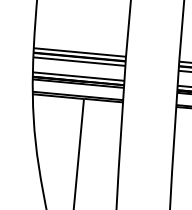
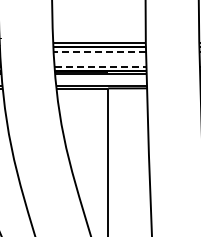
line: (79, 61) -> (99, 51), solid -> dashed
line: (78, 76) -> (100, 66), solid -> dashed

